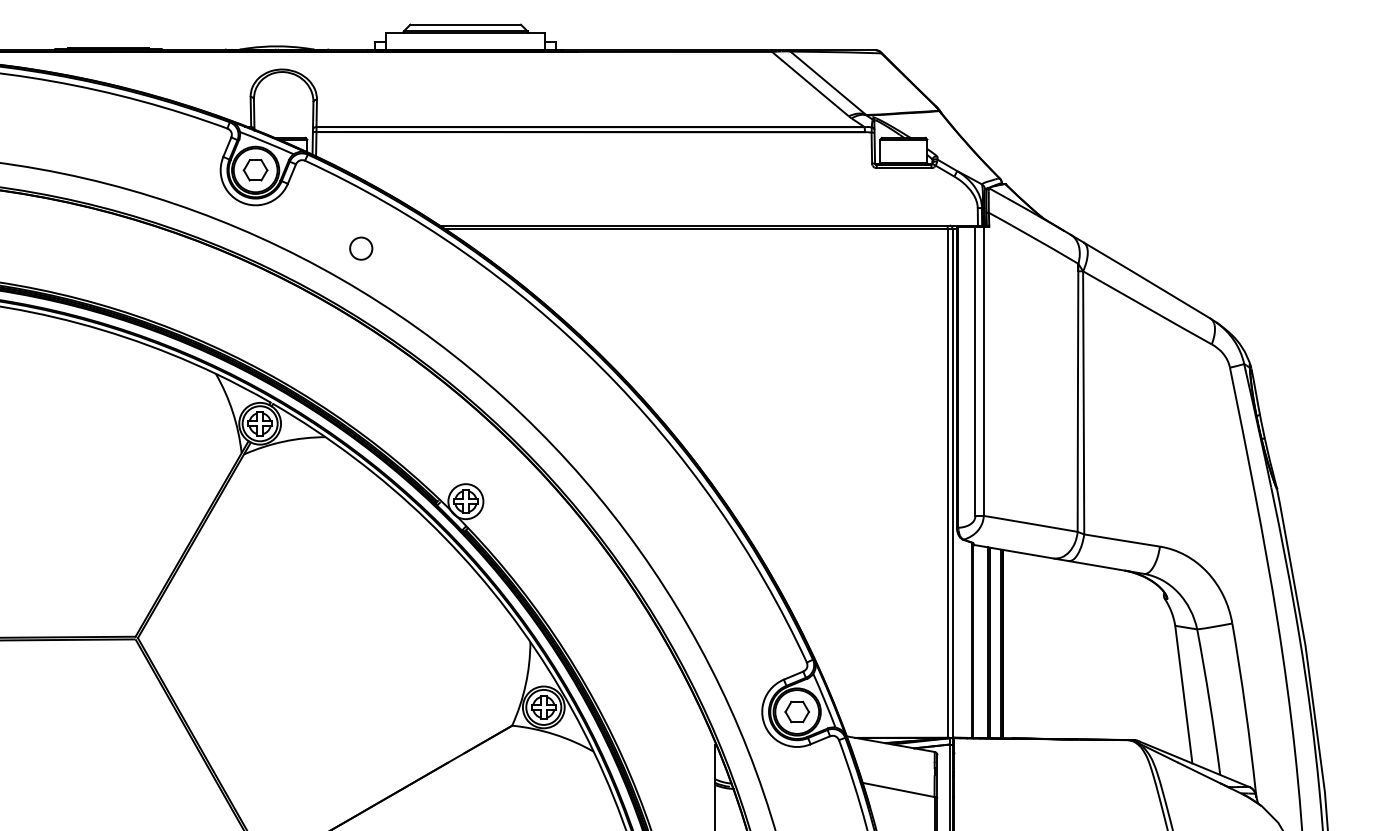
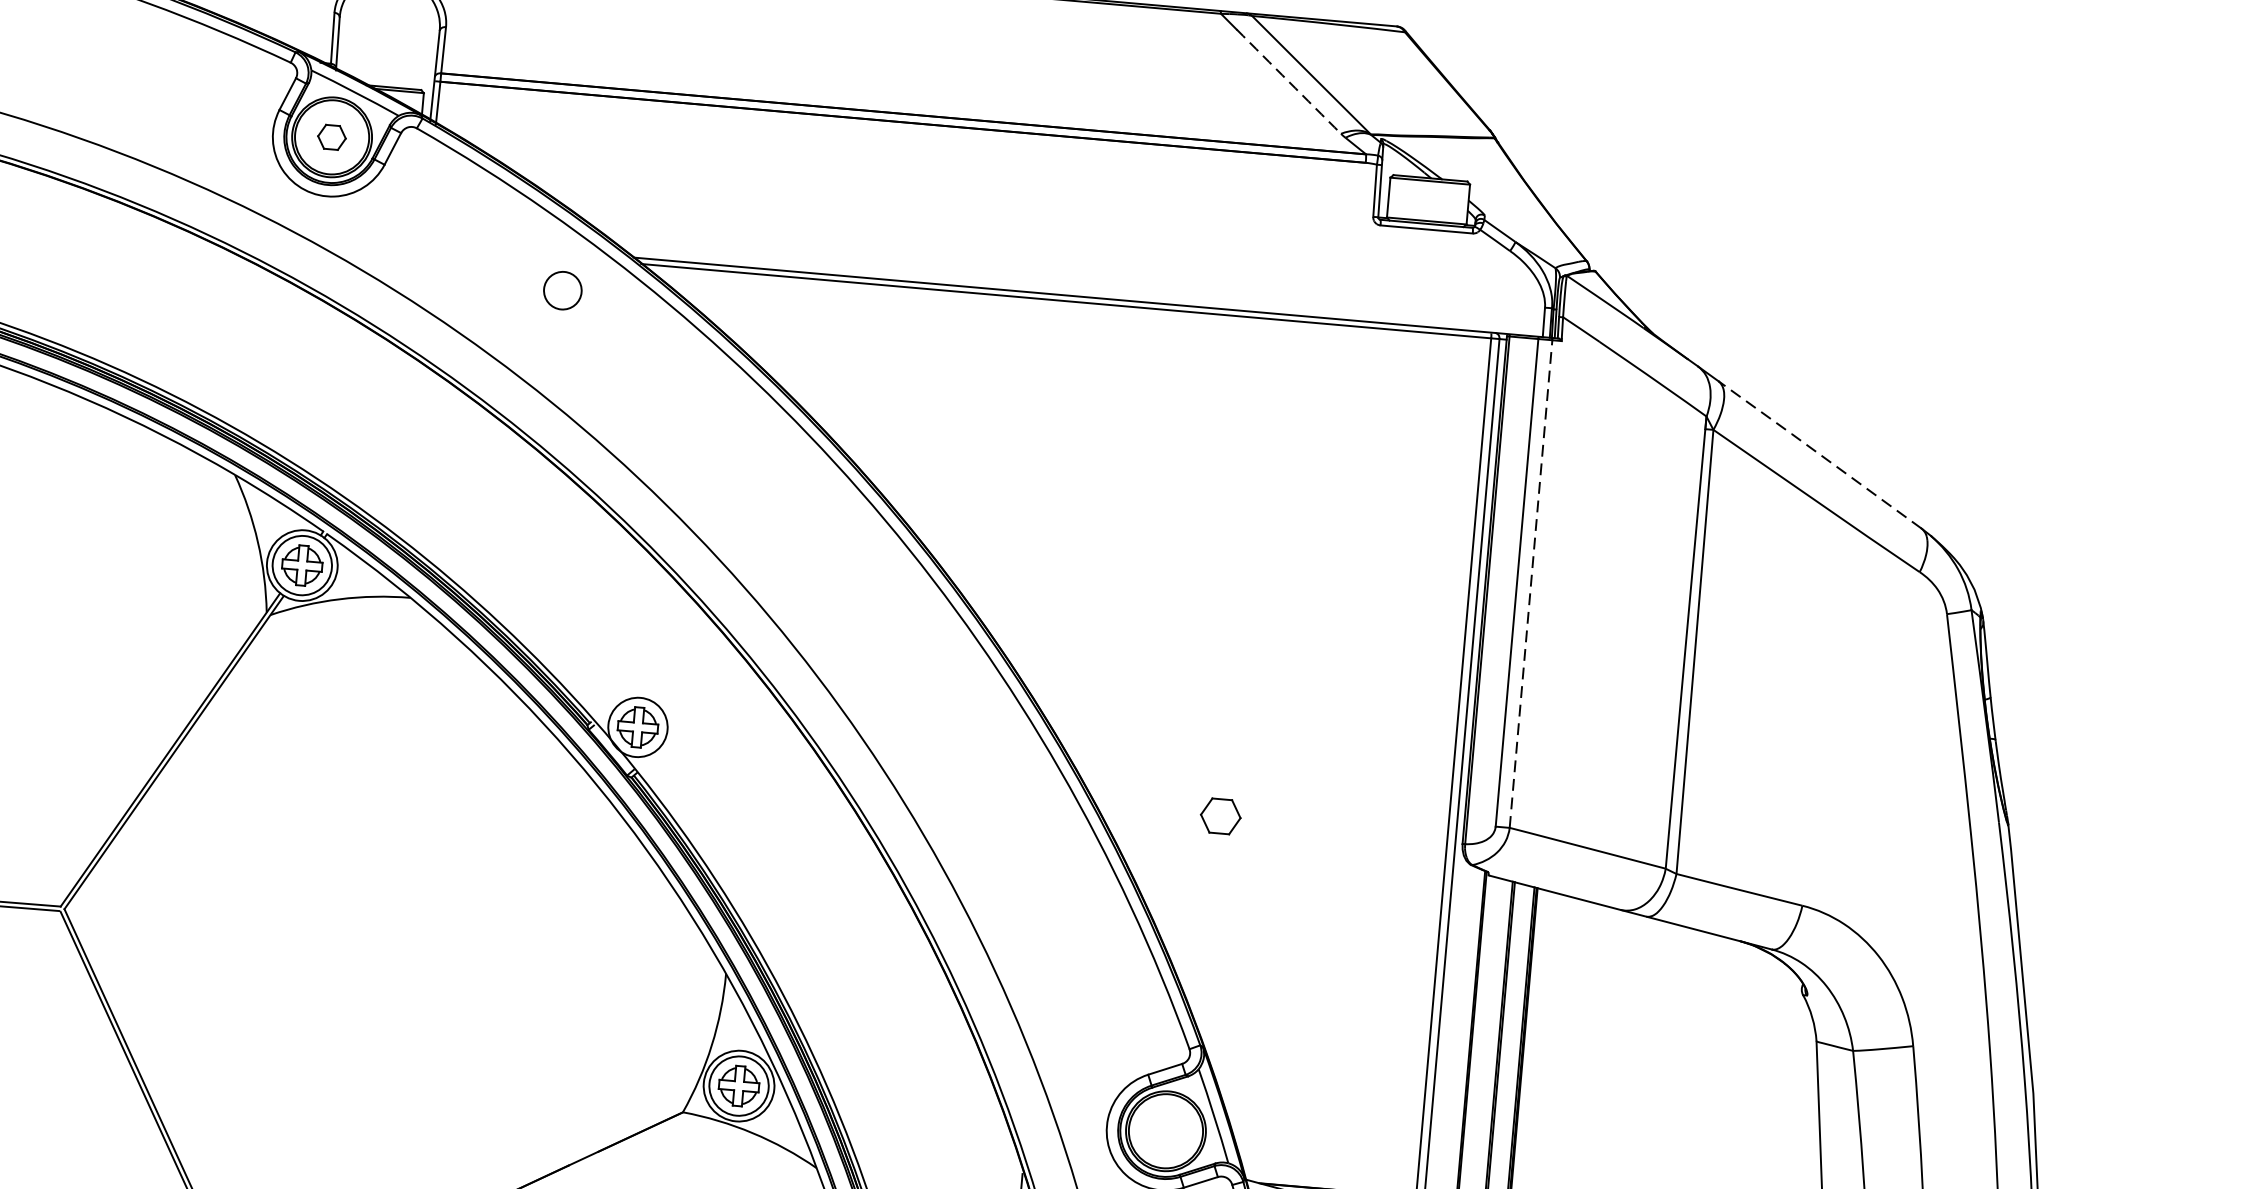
arc: (815, 88) -> (1288, 81), solid -> dashed
part: (255, 170) -> (331, 137), size x0.7
circle: (361, 248) -> (563, 290), moved
line: (1147, 280) -> (1820, 454), solid -> dashed
line: (983, 370) -> (1530, 582), solid -> dashed
part: (796, 711) -> (1219, 815), moved

